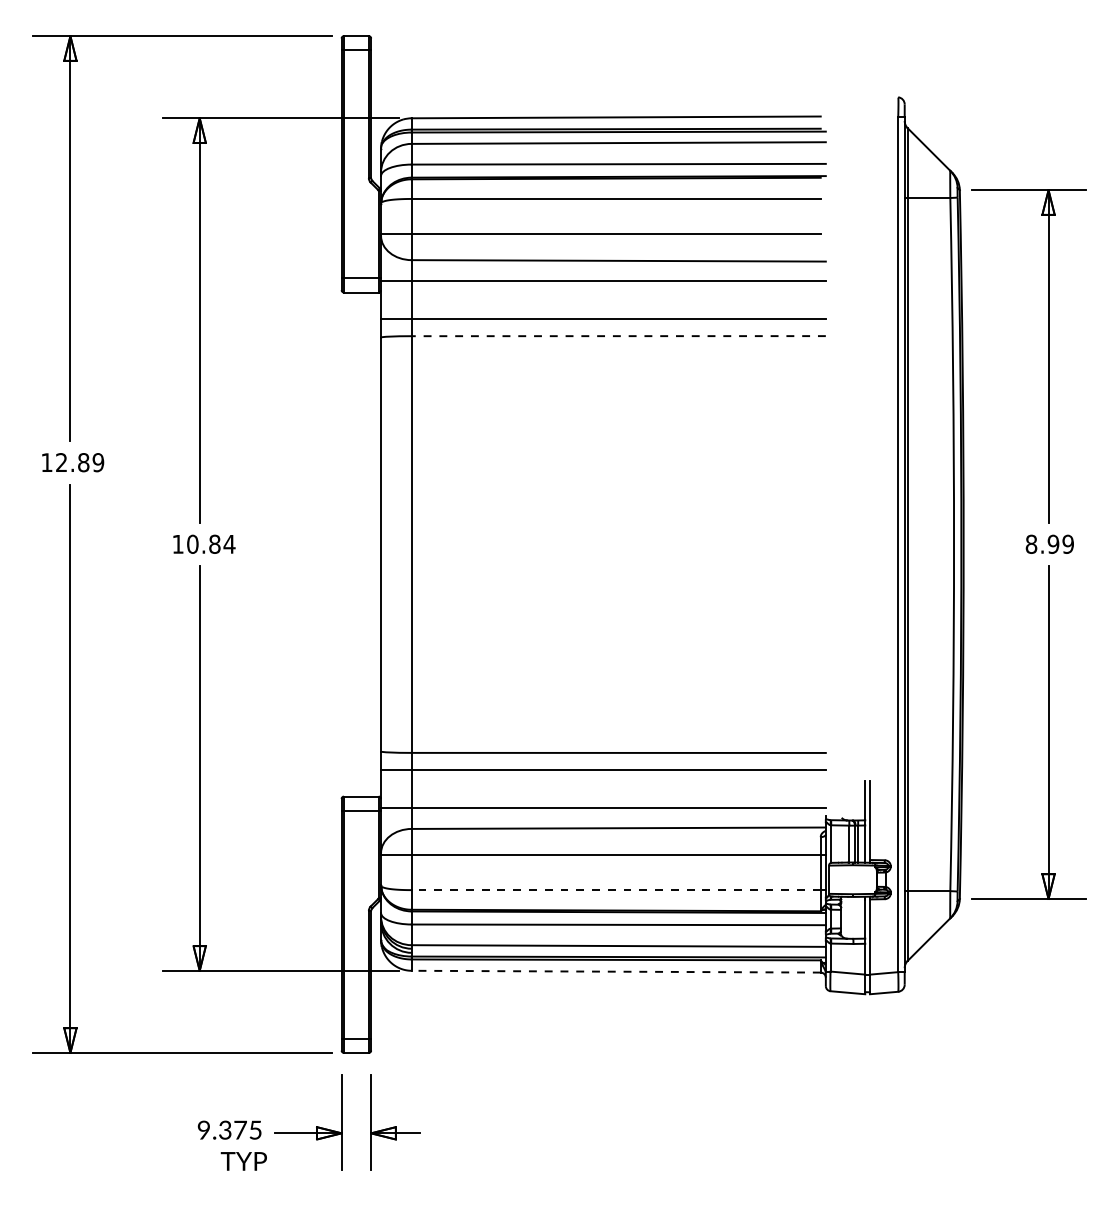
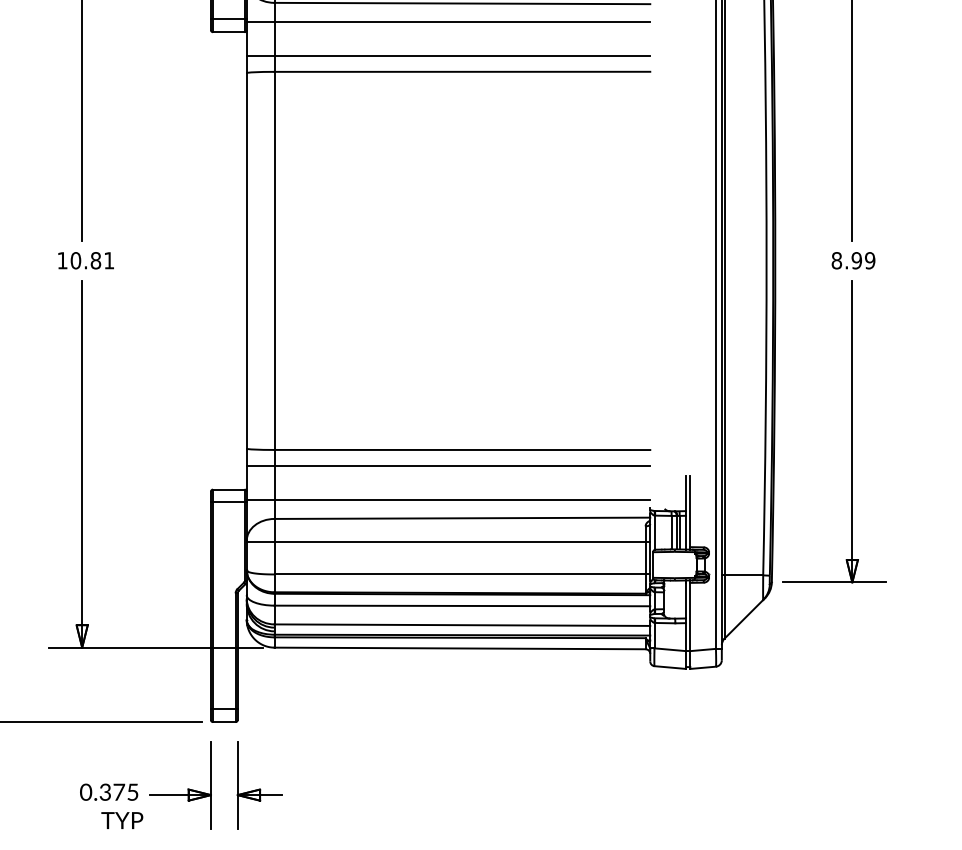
line: (618, 336) -> (462, 72), dashed -> solid
text: (229, 544) -> (109, 260), 10.84 -> 10.81
line: (616, 890) -> (460, 574), dashed -> solid
line: (616, 971) -> (460, 648), dashed -> solid
text: (203, 1130) -> (85, 792), 9.375 -> 0.375

